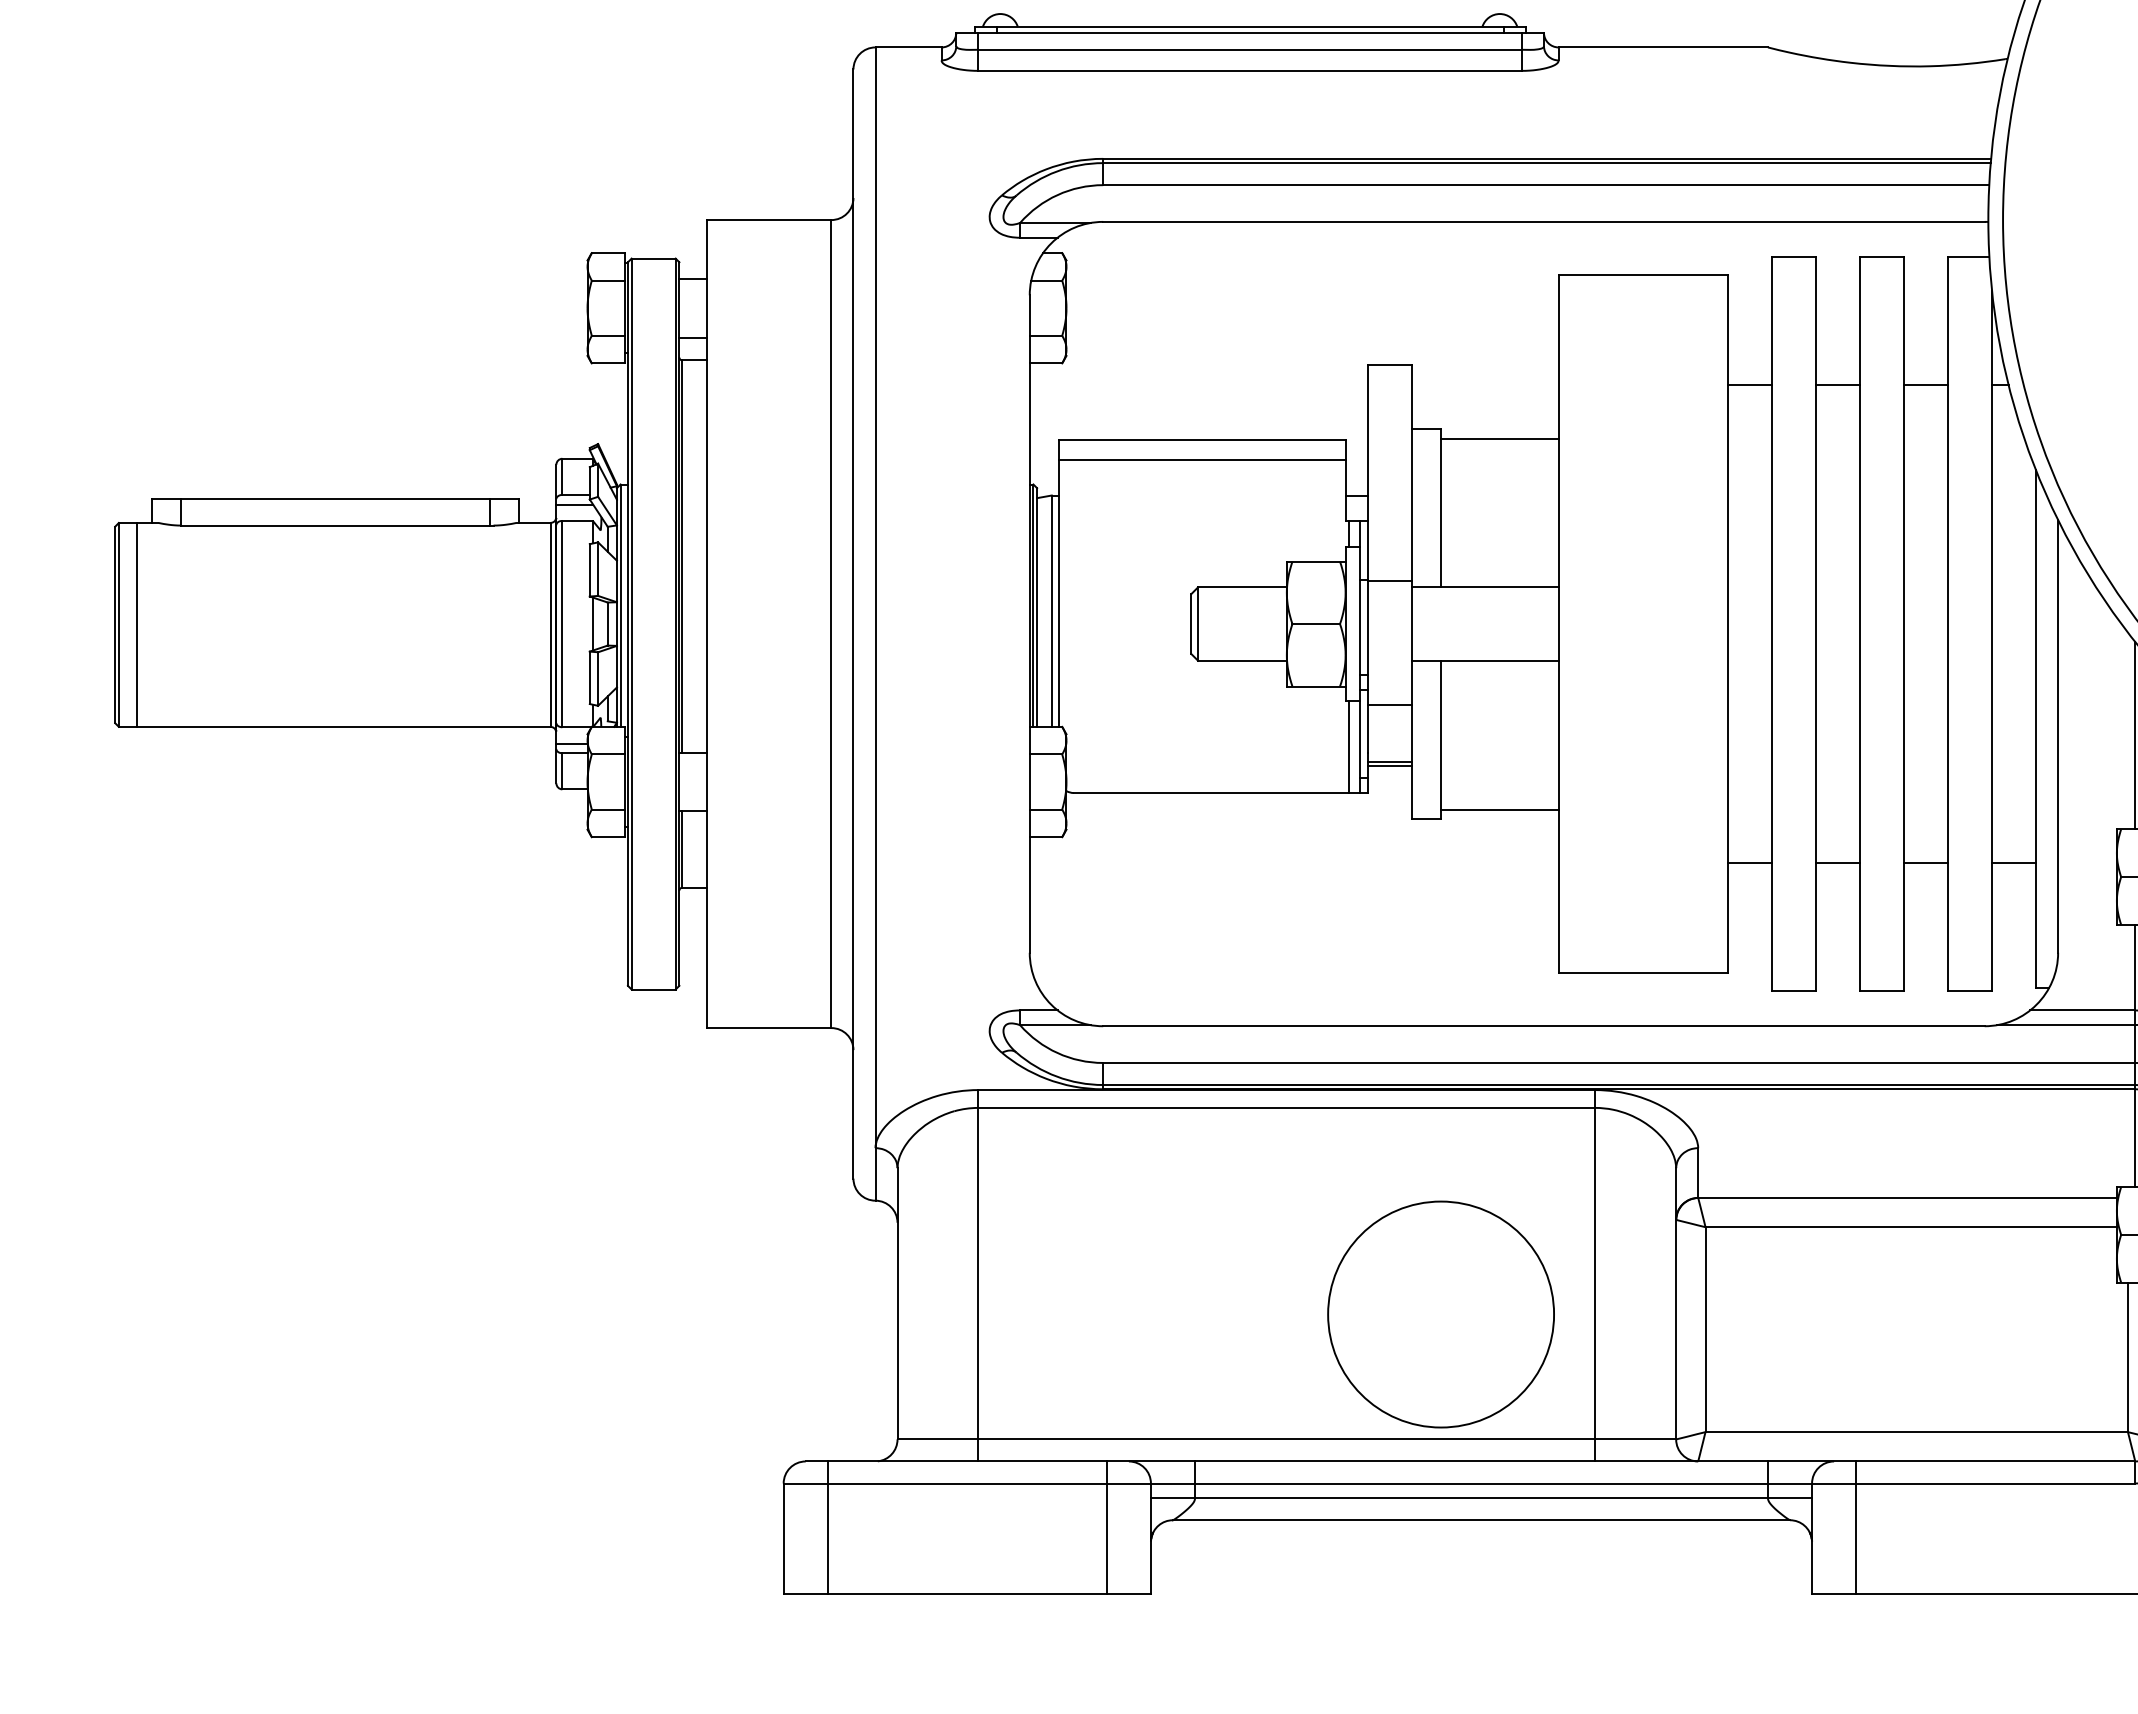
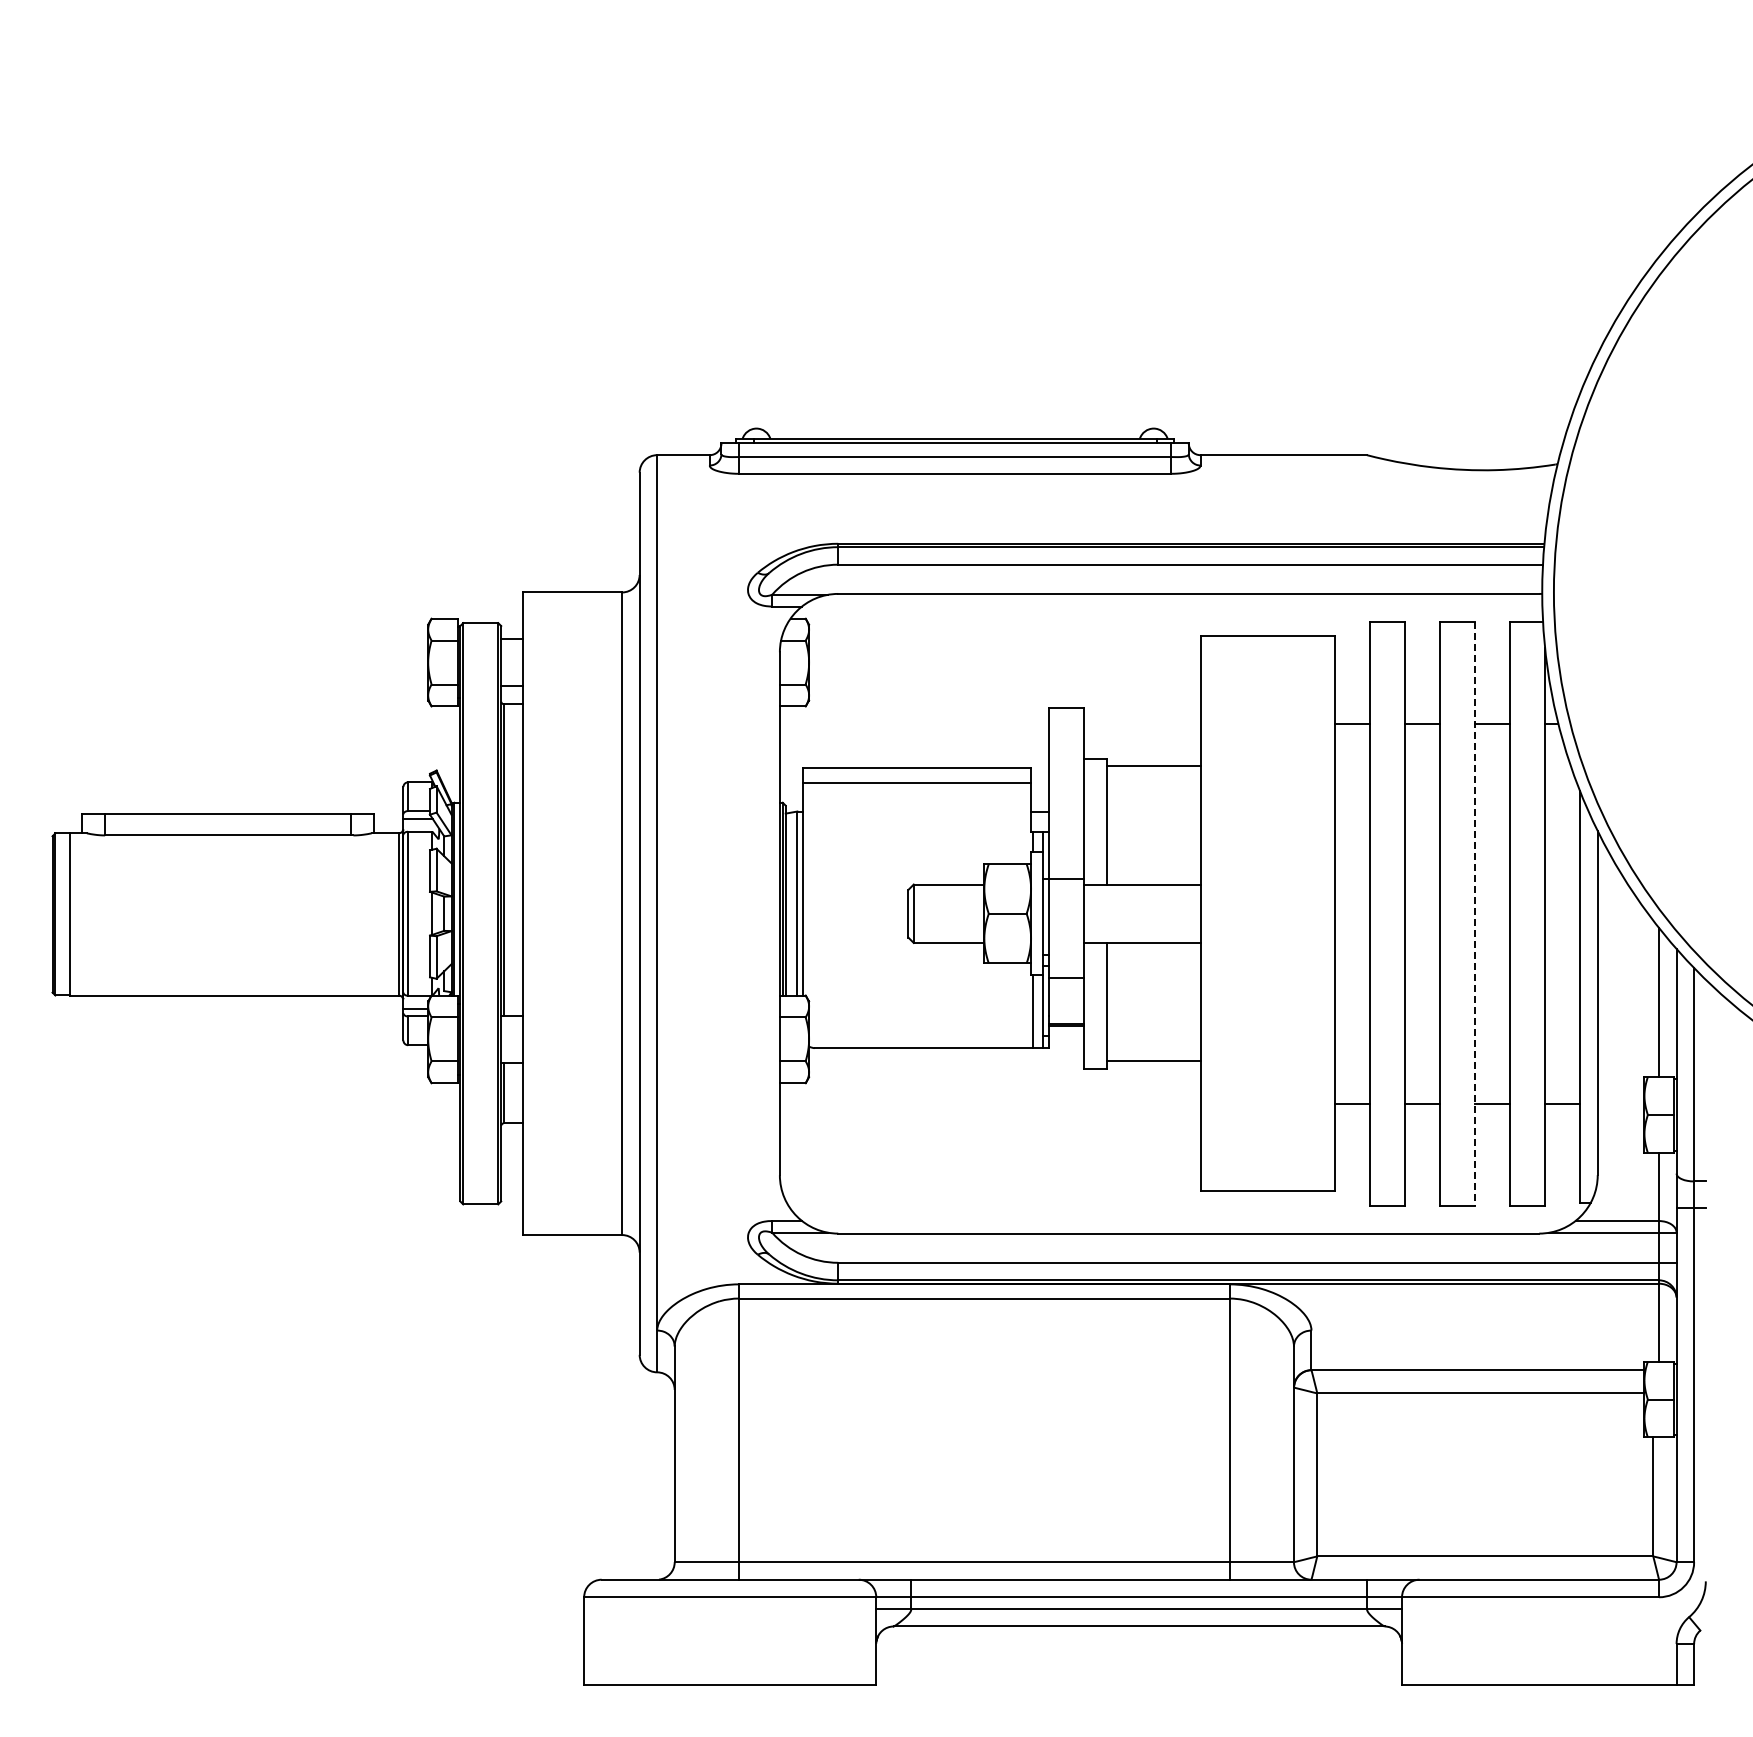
line: (1904, 624) -> (1475, 914), solid -> dashed
circle: (1440, 1314) -> (1106, 1462), removed
line: (828, 1526) -> (619, 1631), removed
line: (1107, 1526) -> (841, 1631), removed
line: (1856, 1526) -> (1437, 1631), removed

